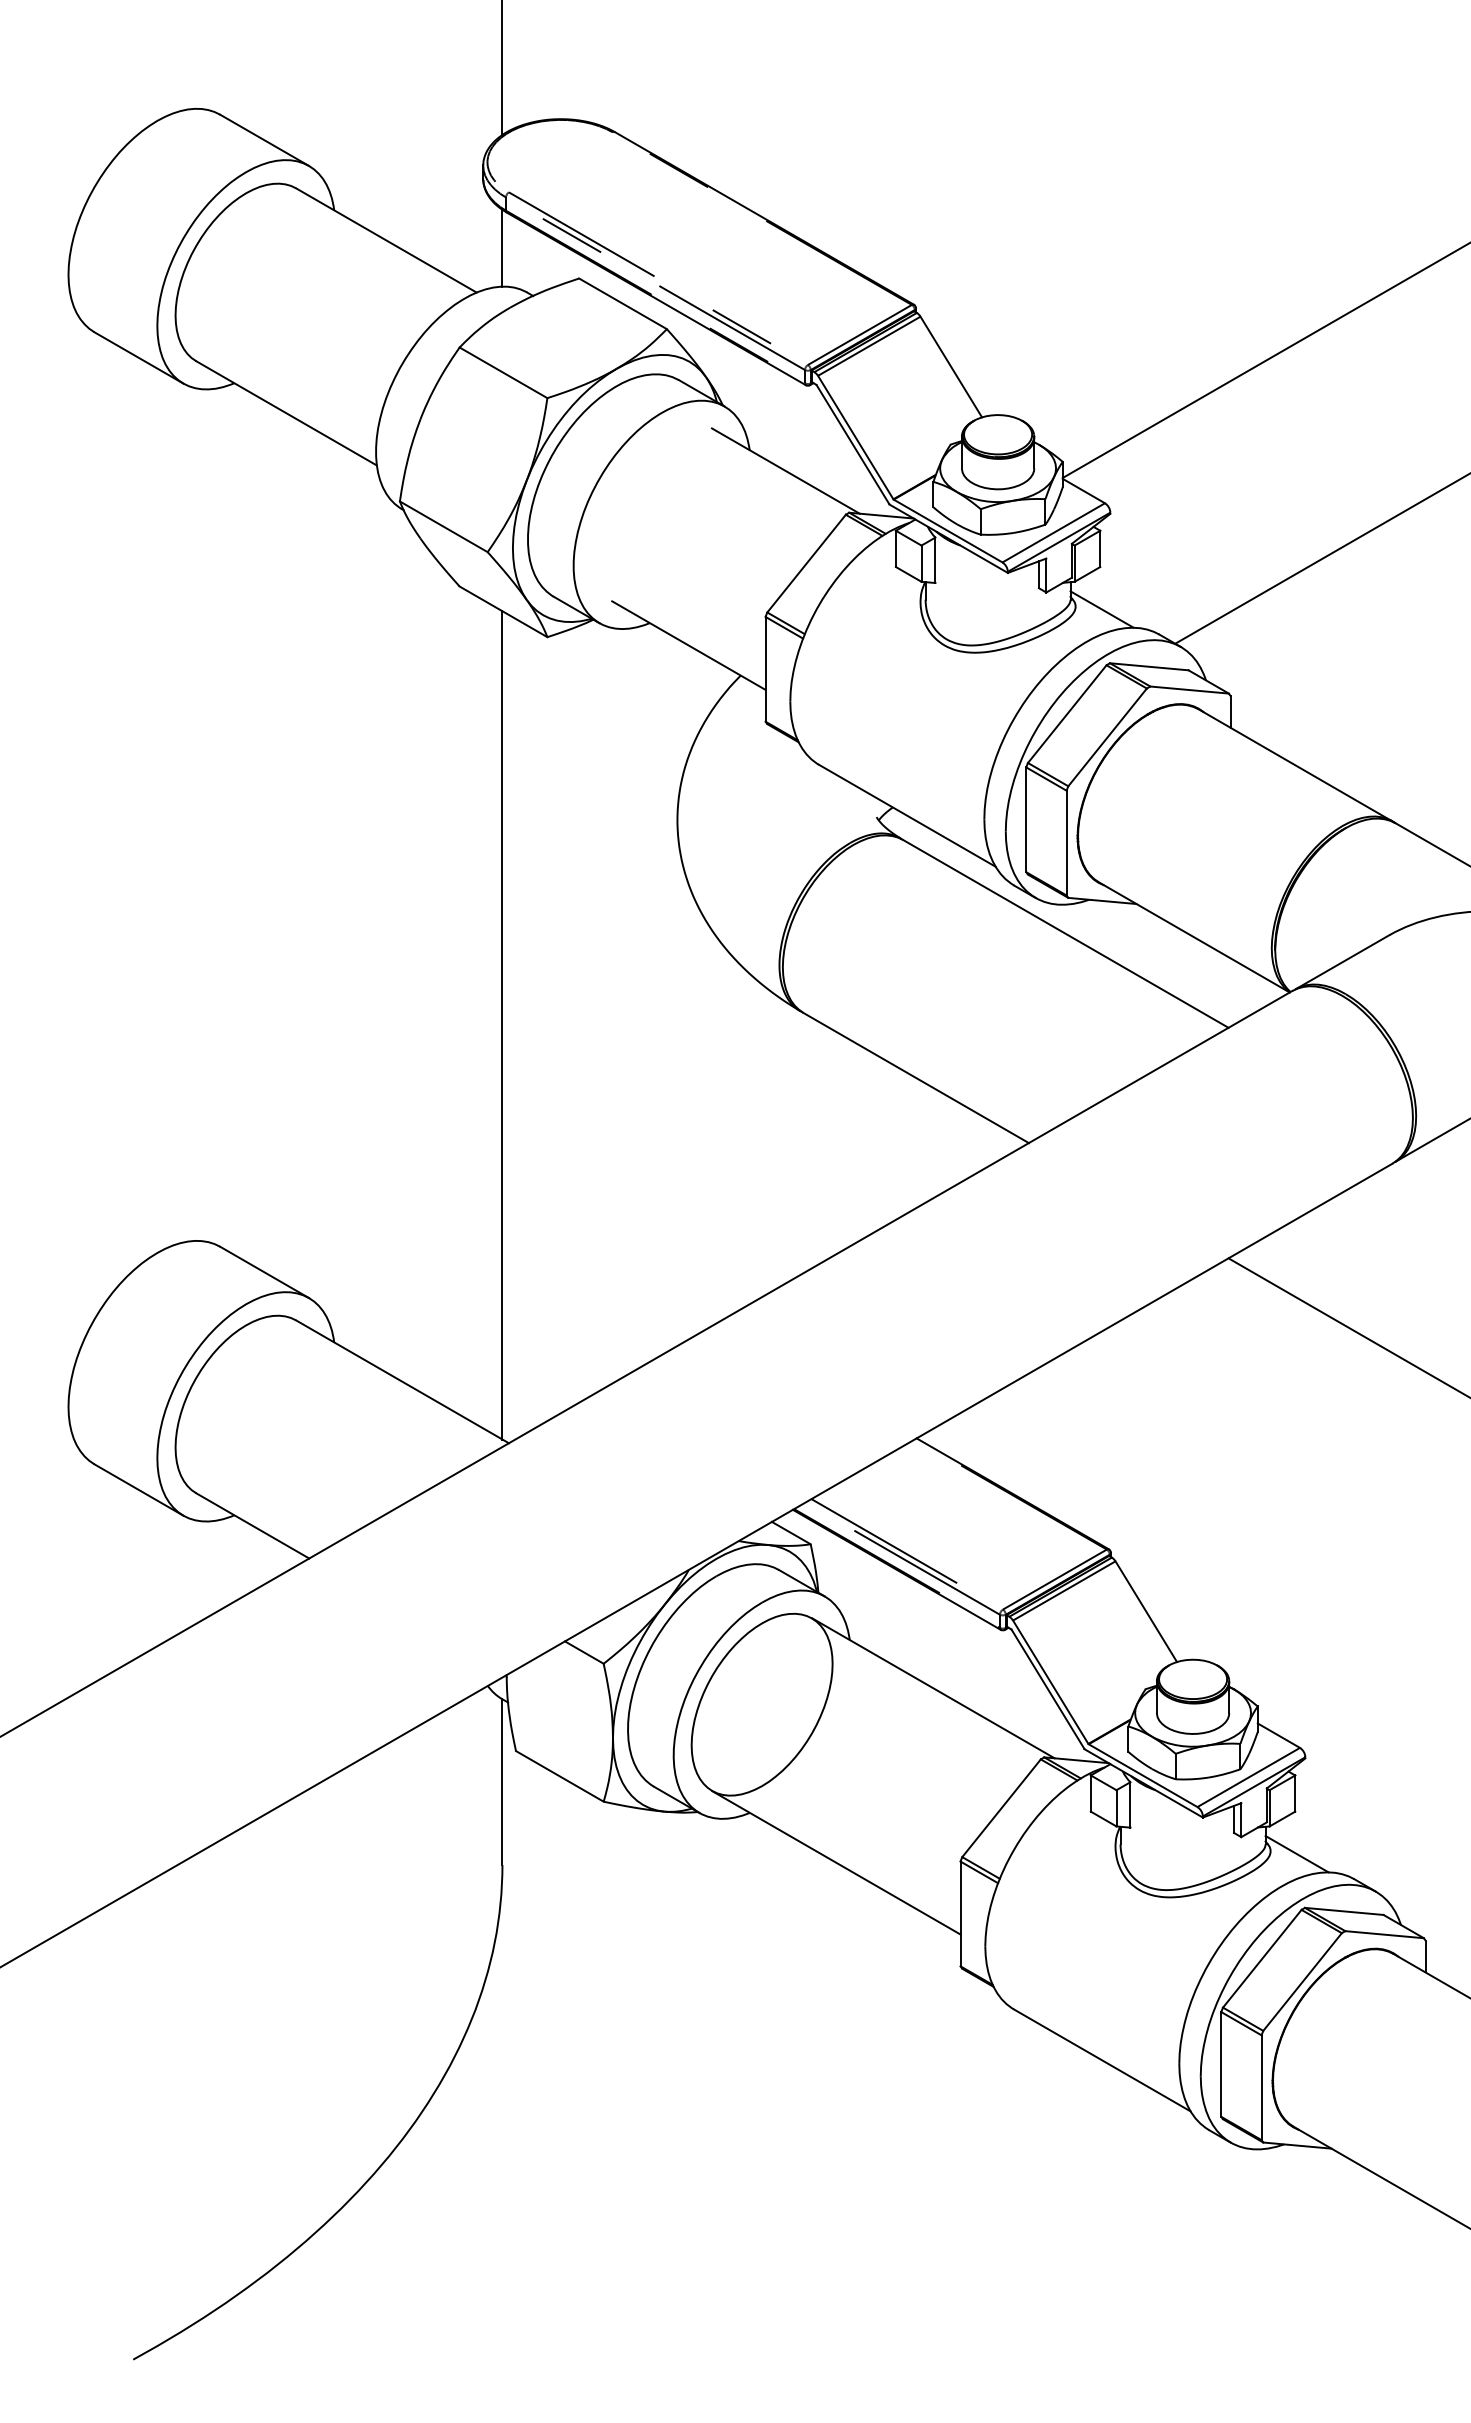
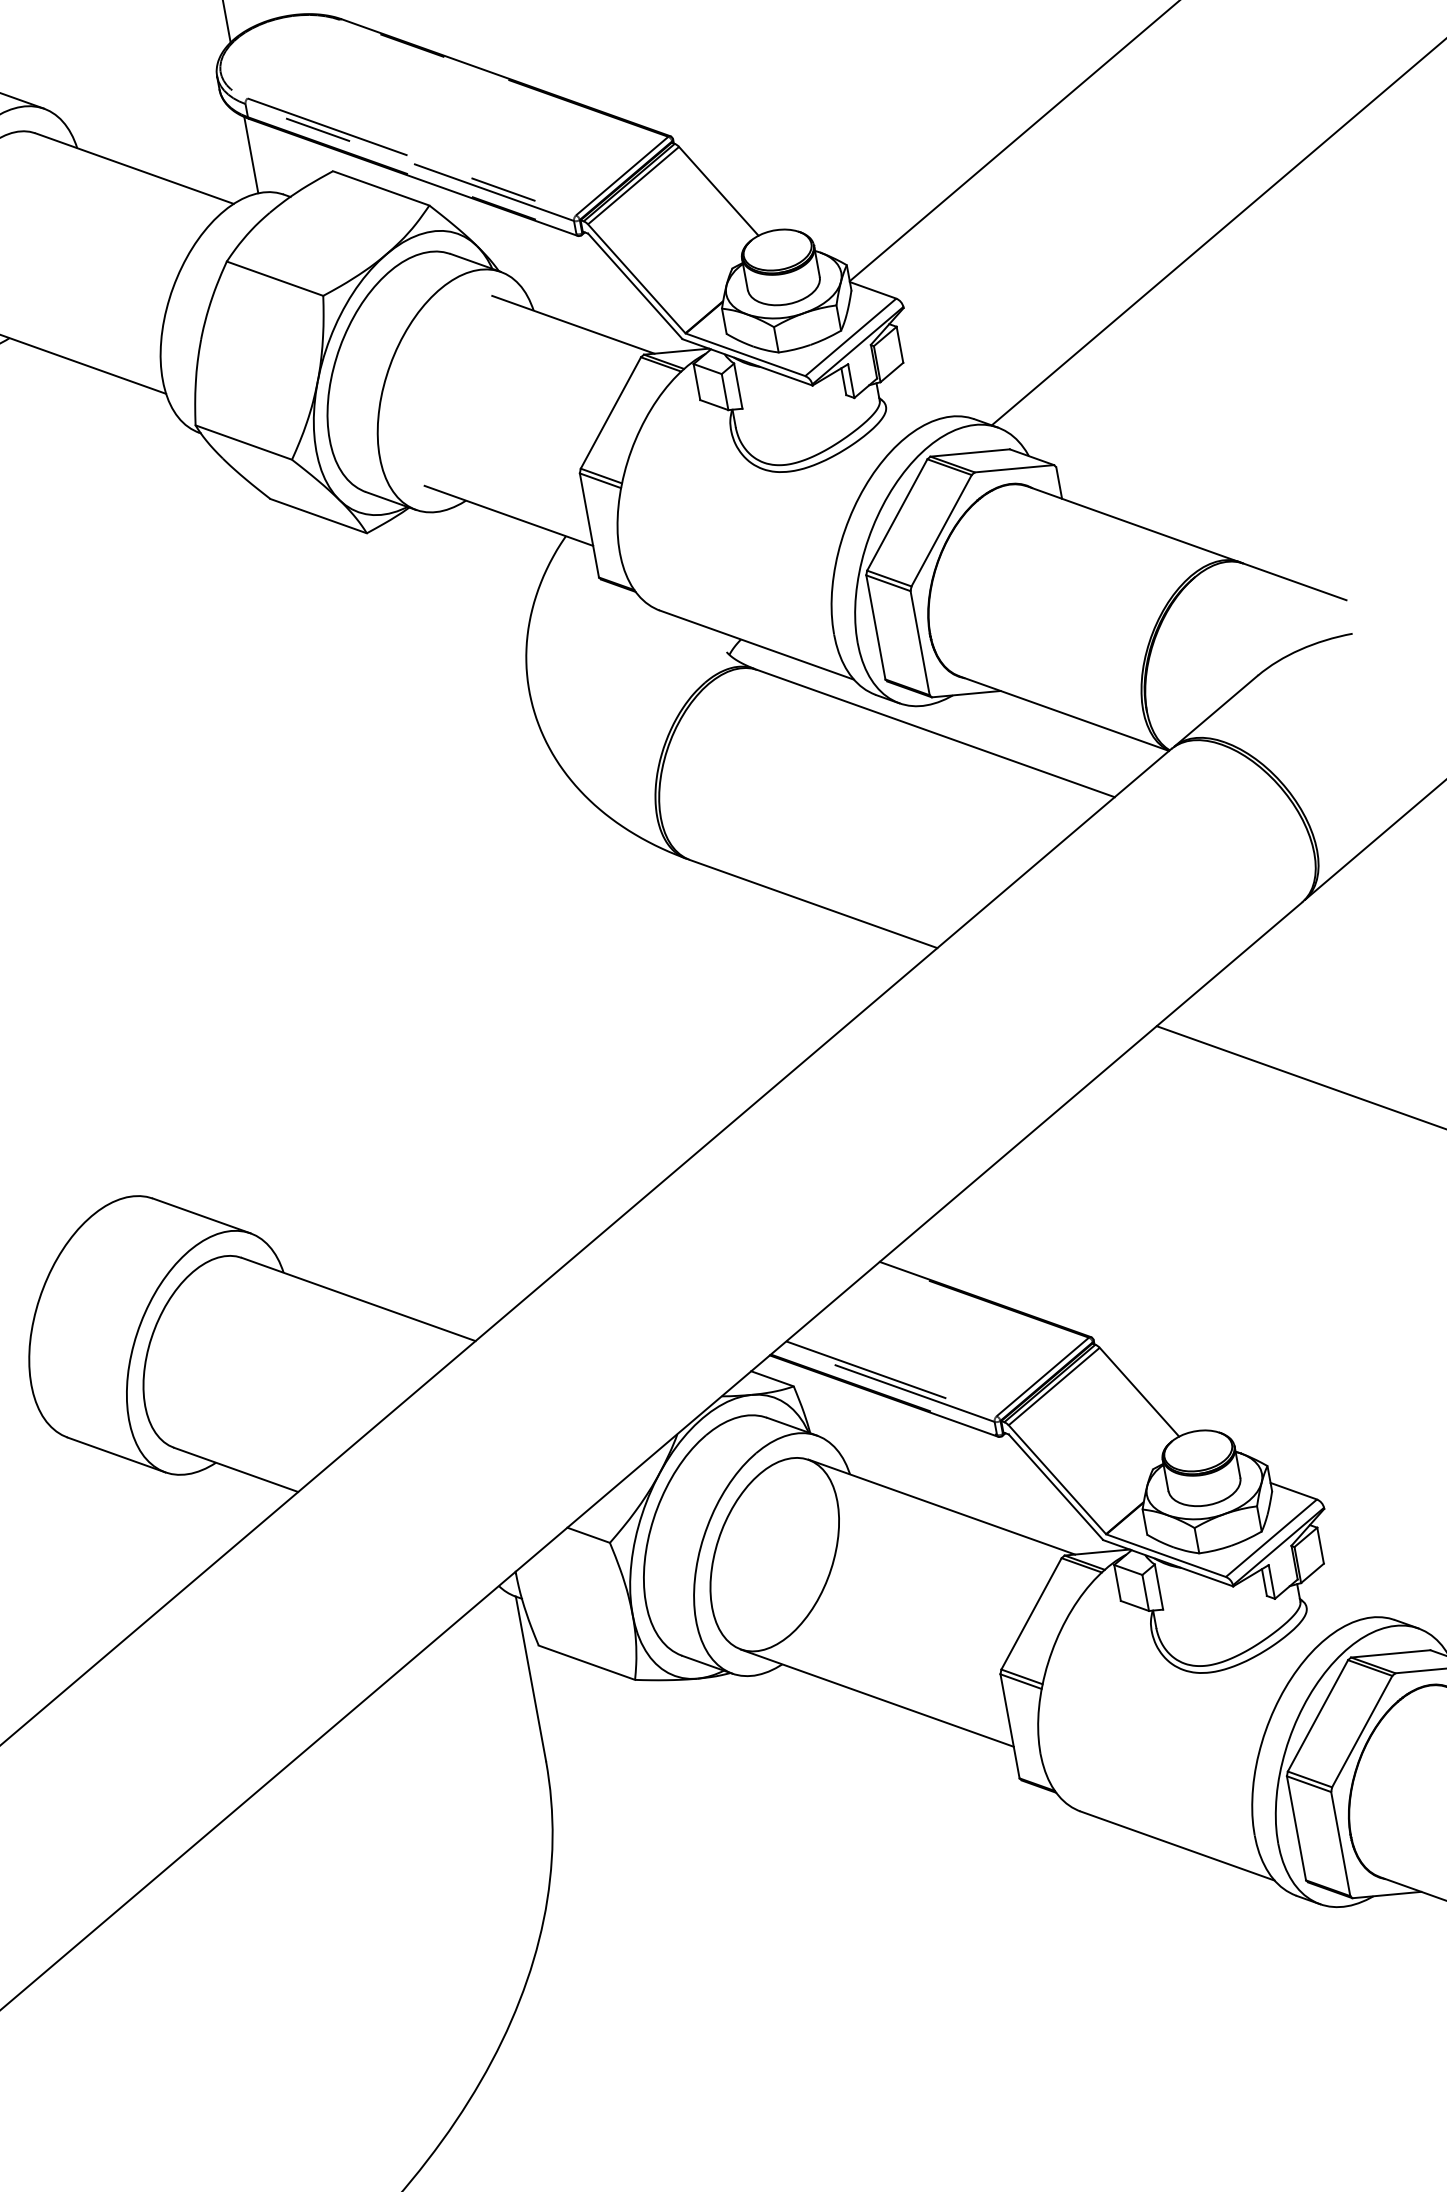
line: (1101, 609) -> (912, 404), removed
line: (502, 1025) -> (393, 927), removed
line: (1296, 1854) -> (1332, 1606), removed

